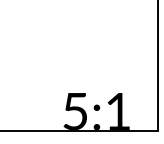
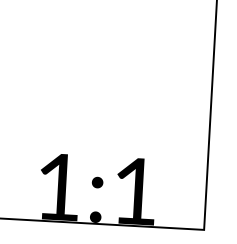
text: (74, 111) -> (57, 186), 5:1 -> 1:1

